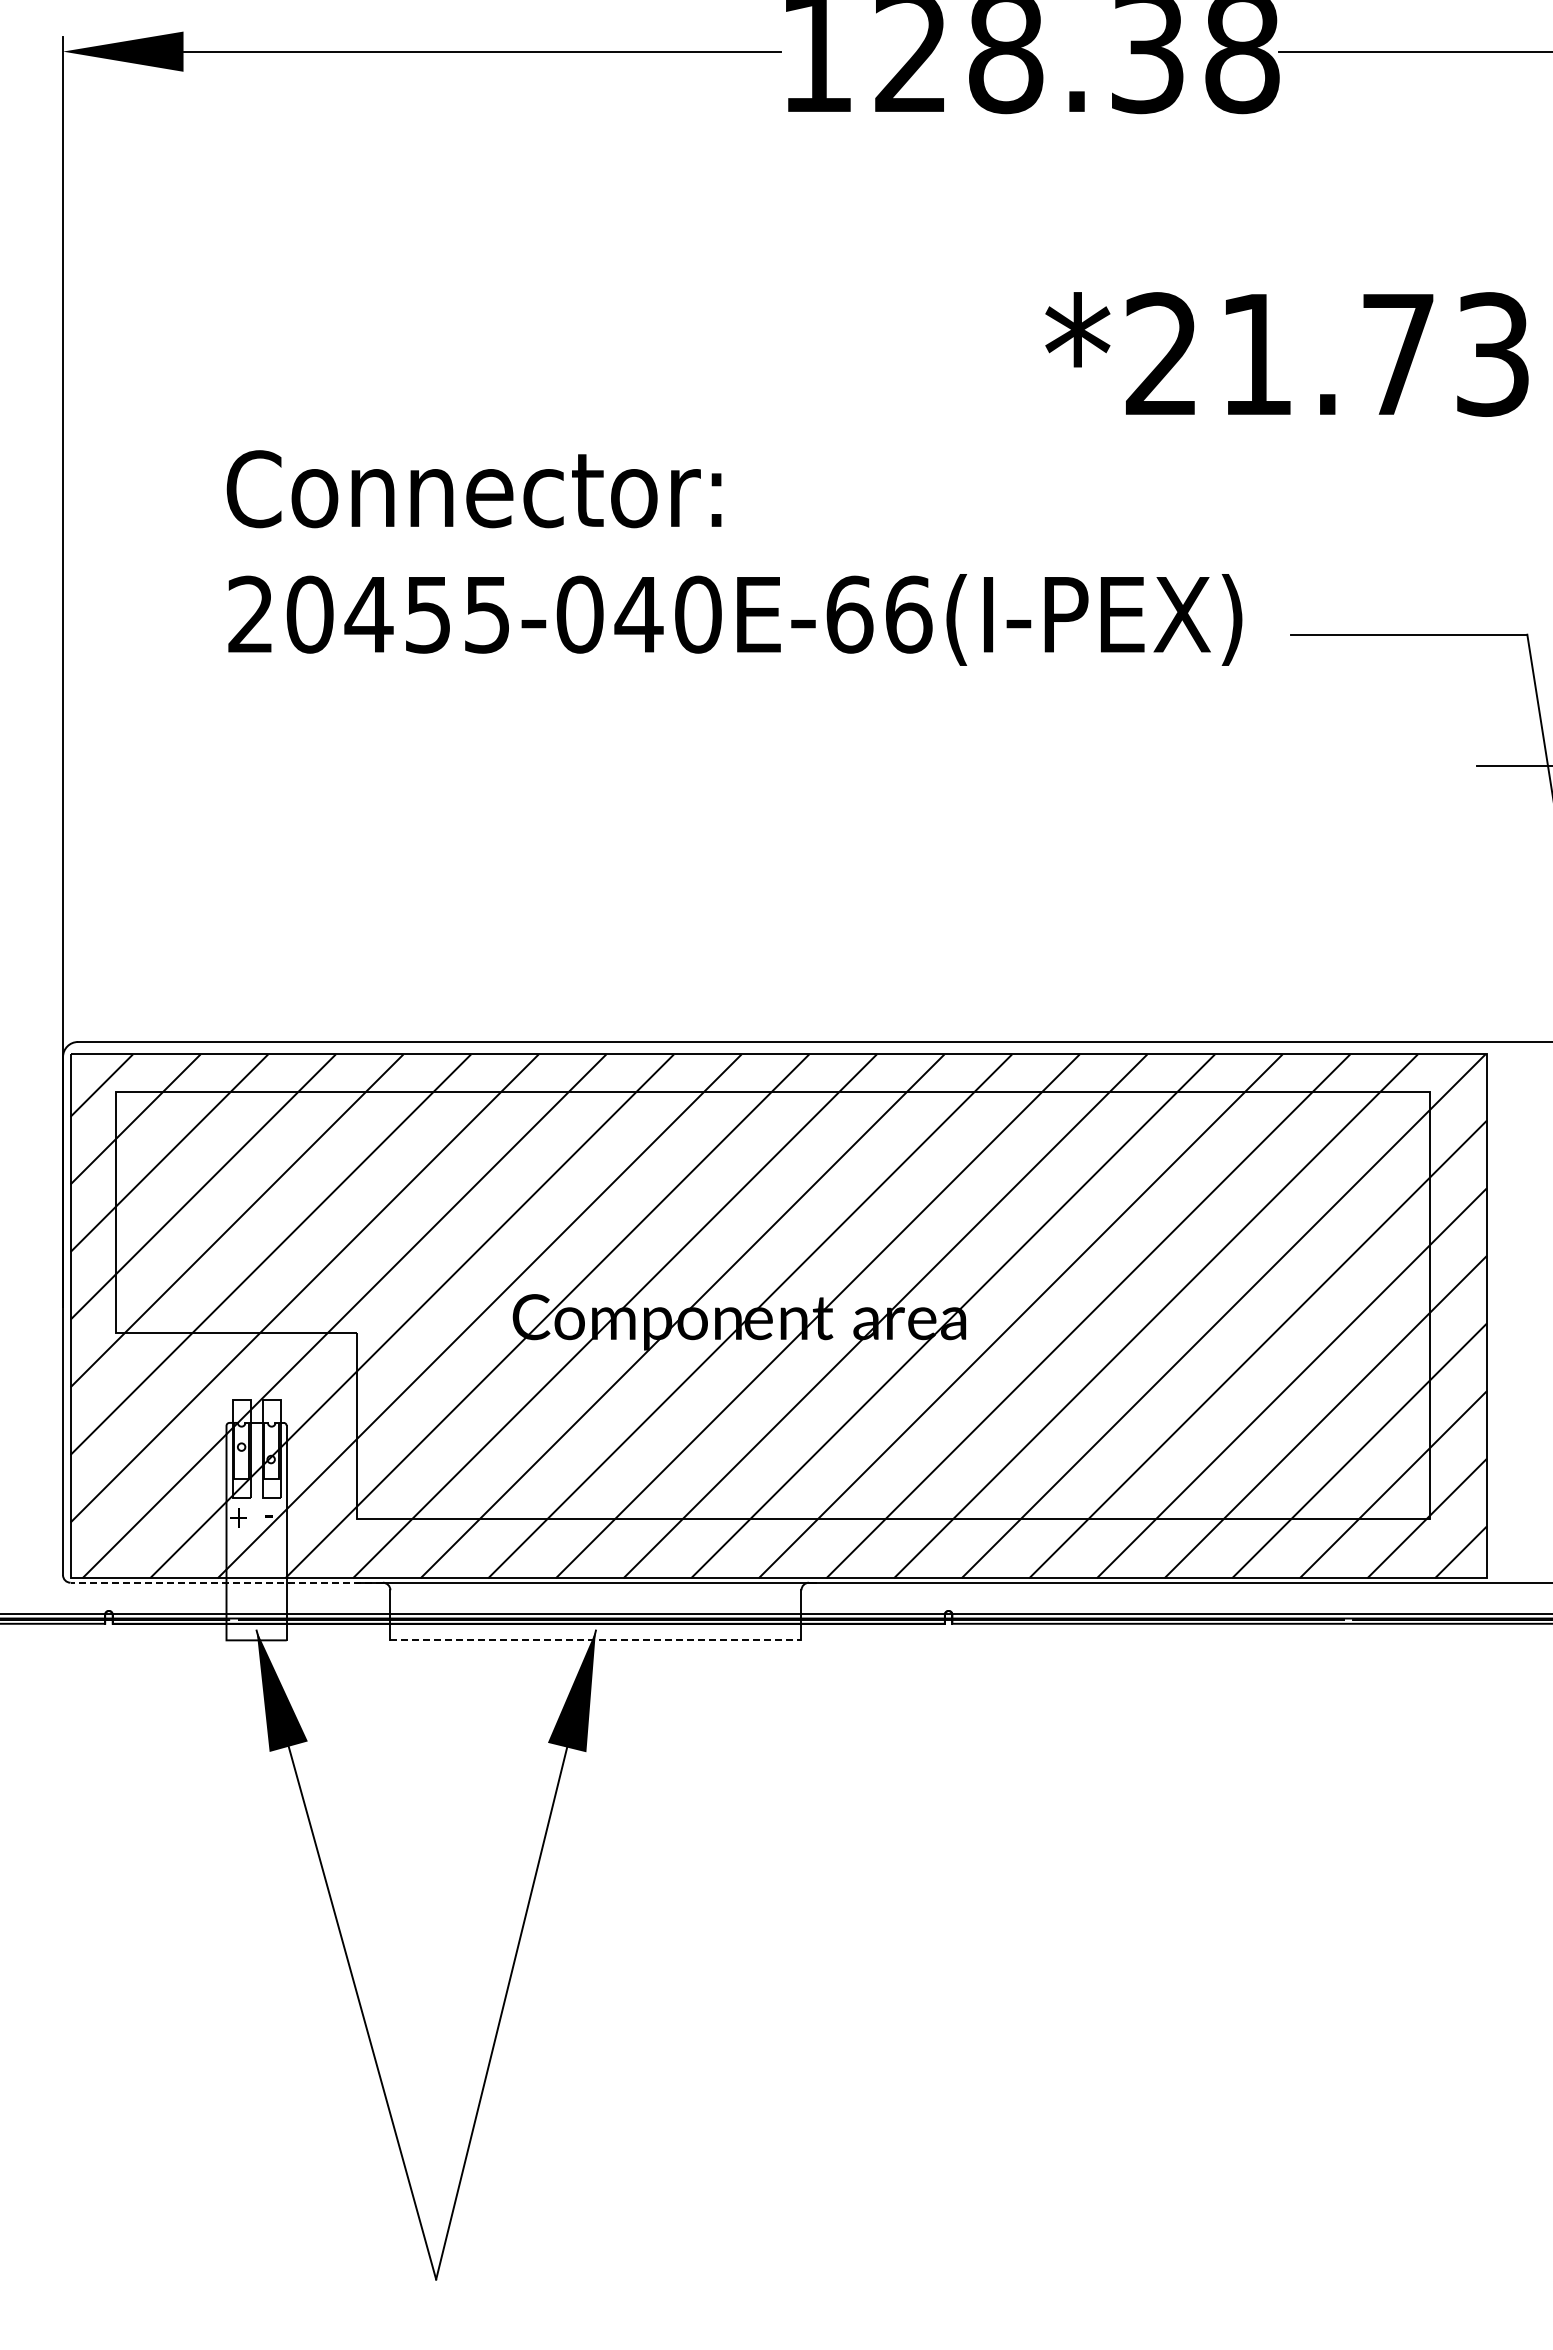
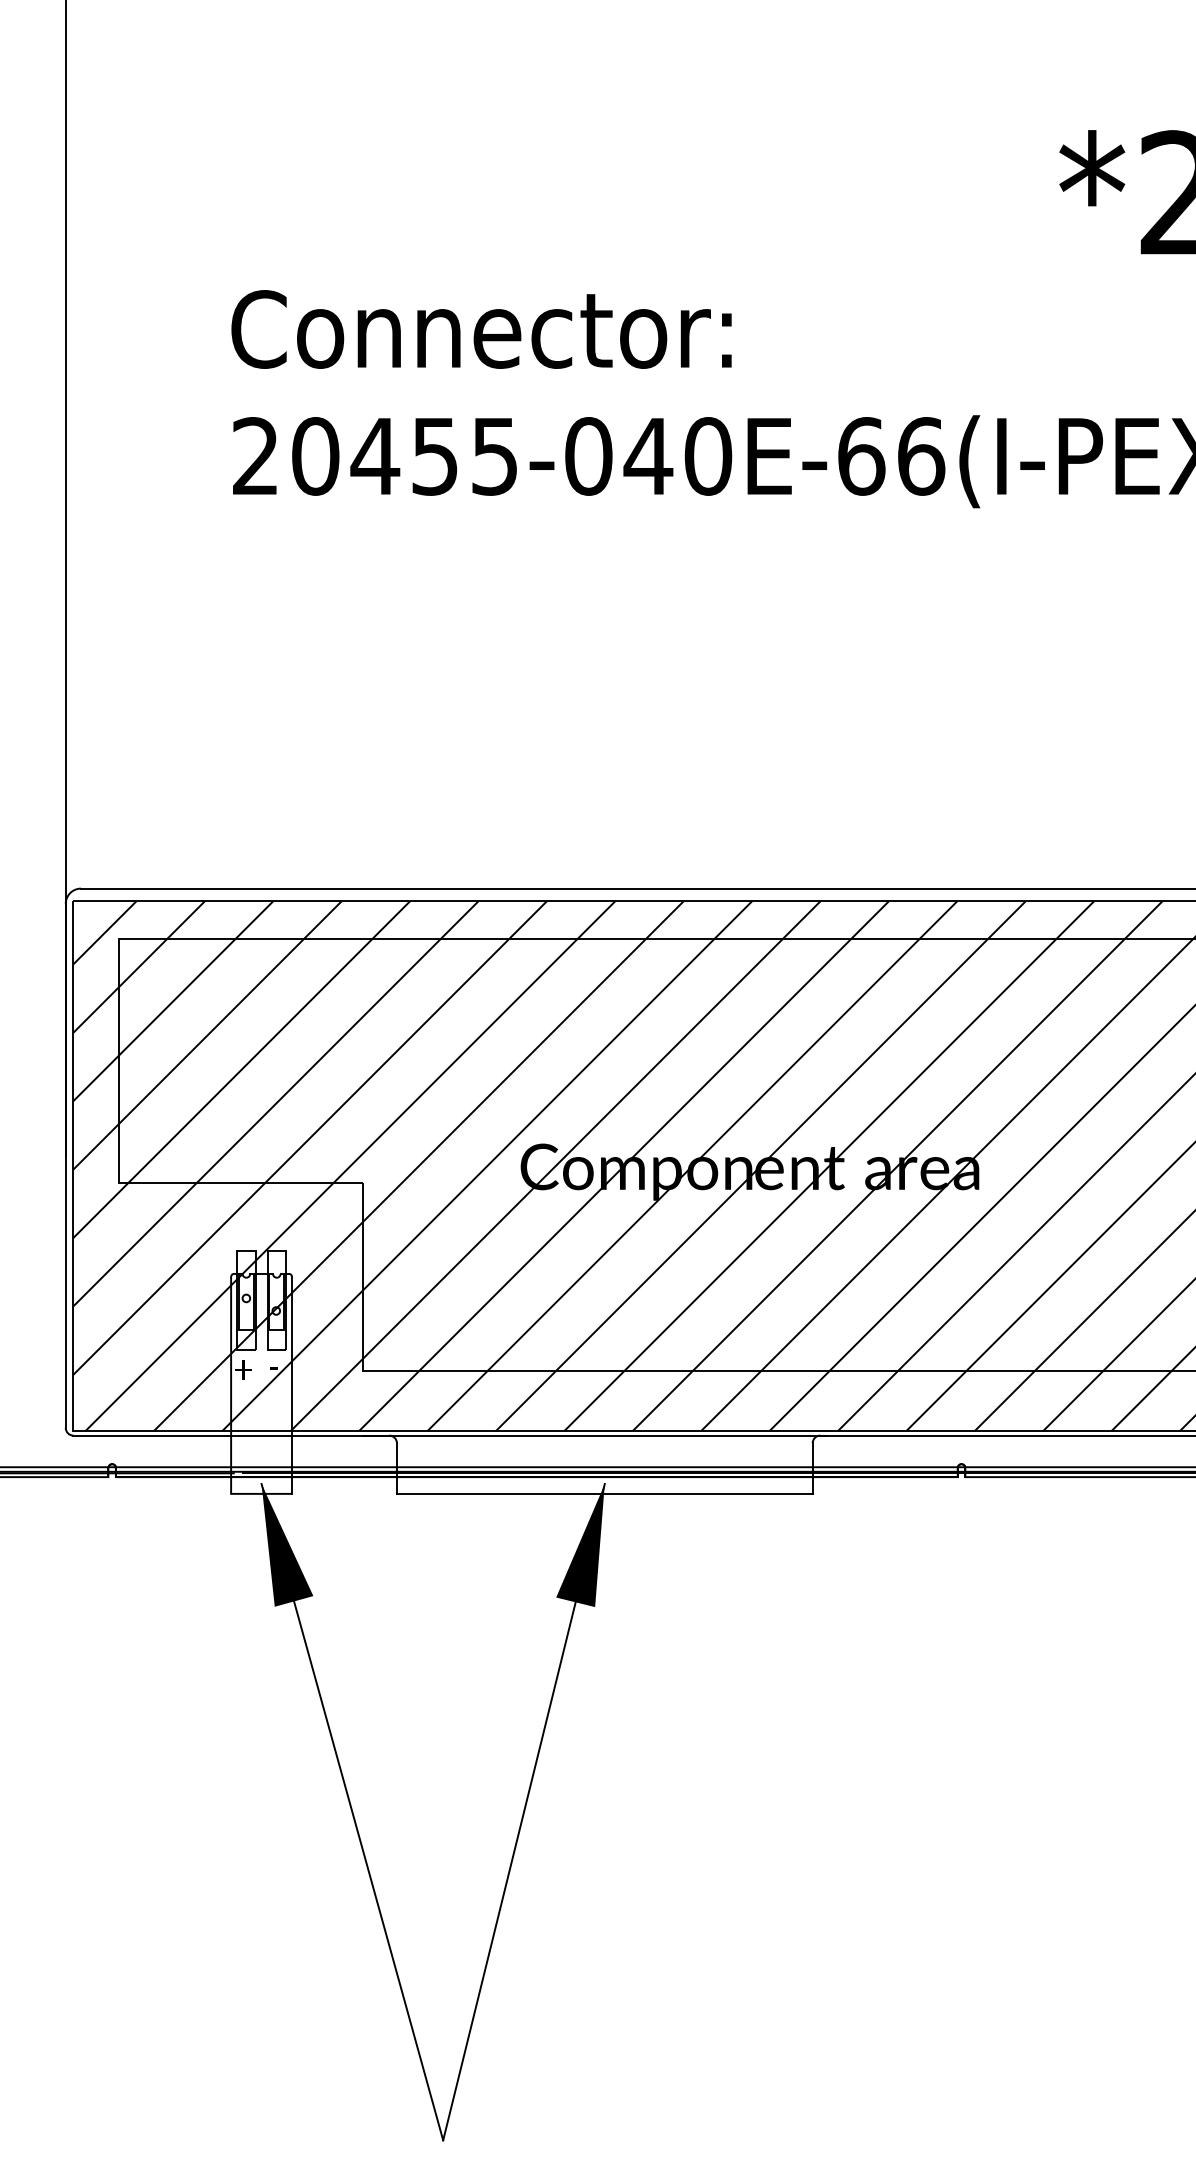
line: (226, 1582) -> (231, 1435), dashed -> solid
line: (595, 1640) -> (604, 1494), dashed -> solid

